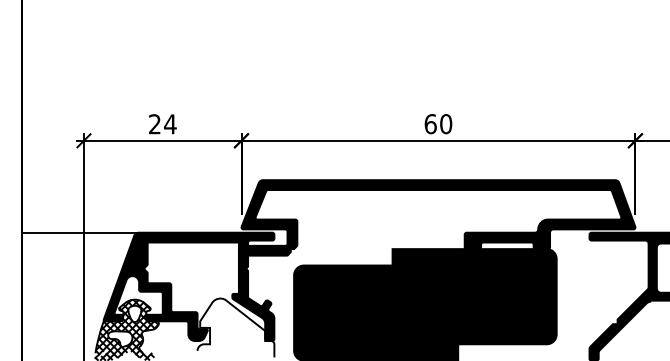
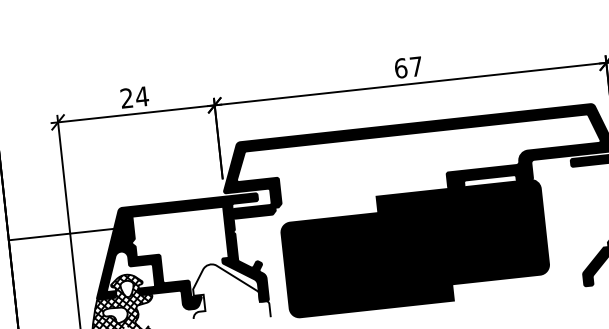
text: (446, 124) -> (416, 67), 60 -> 67
line: (80, 232) -> (66, 233), moved

